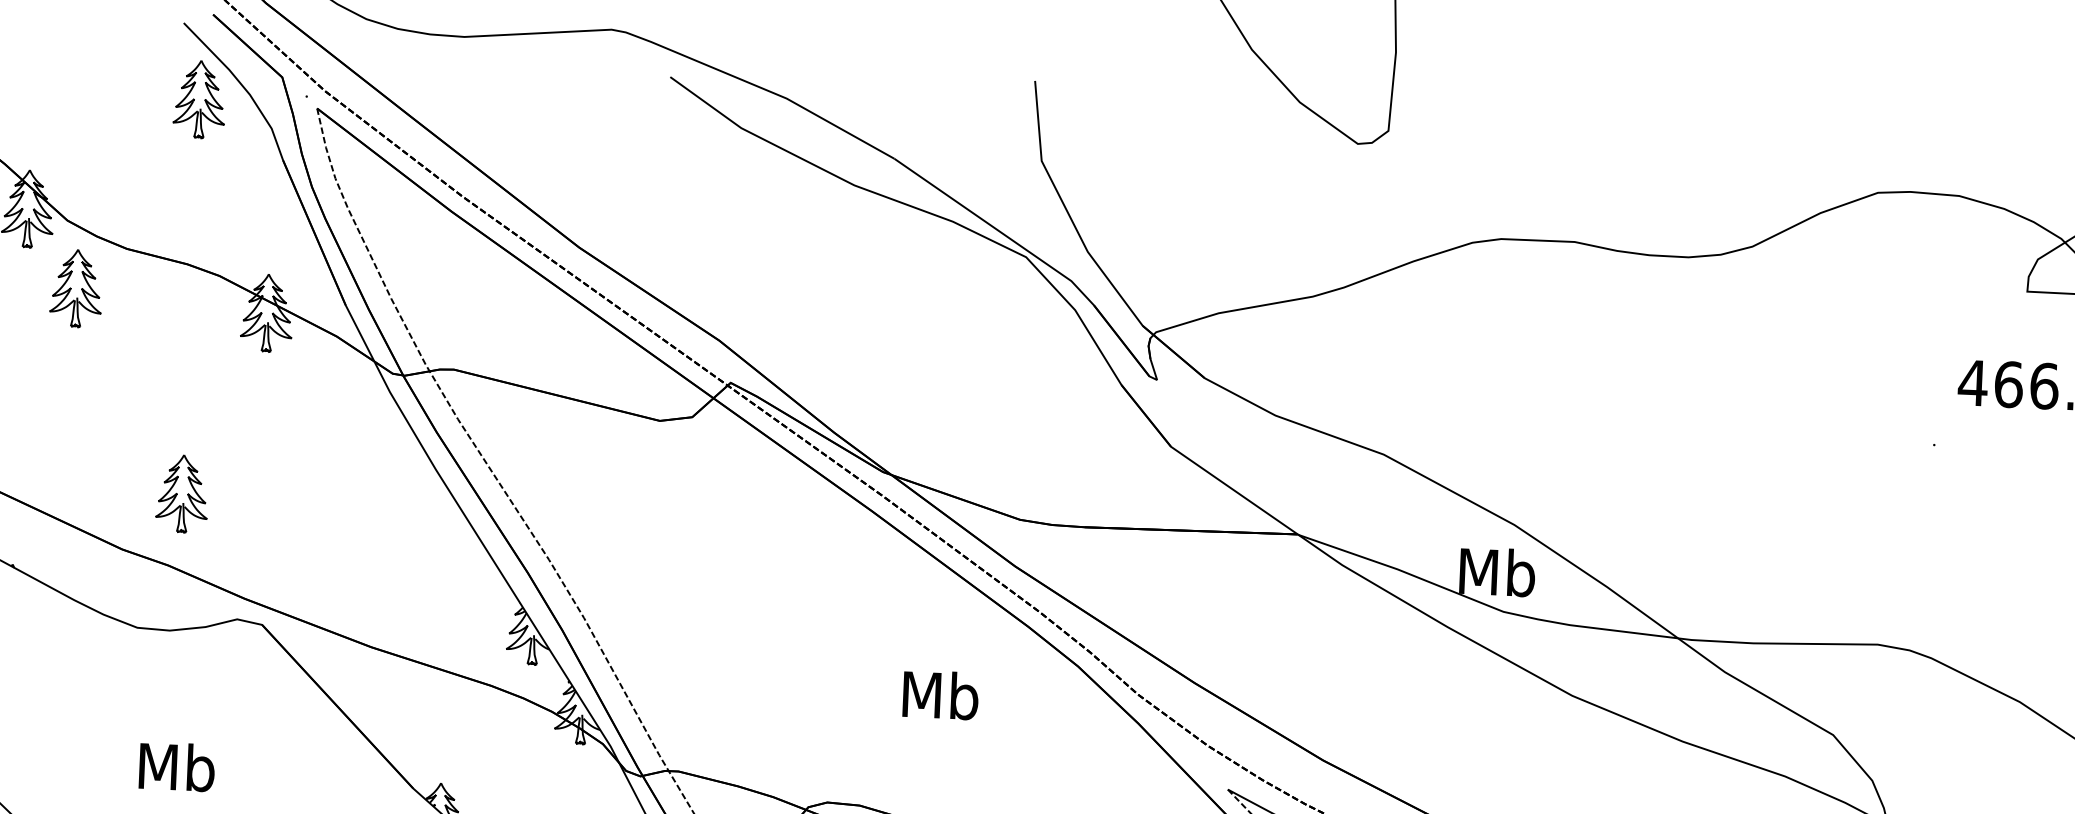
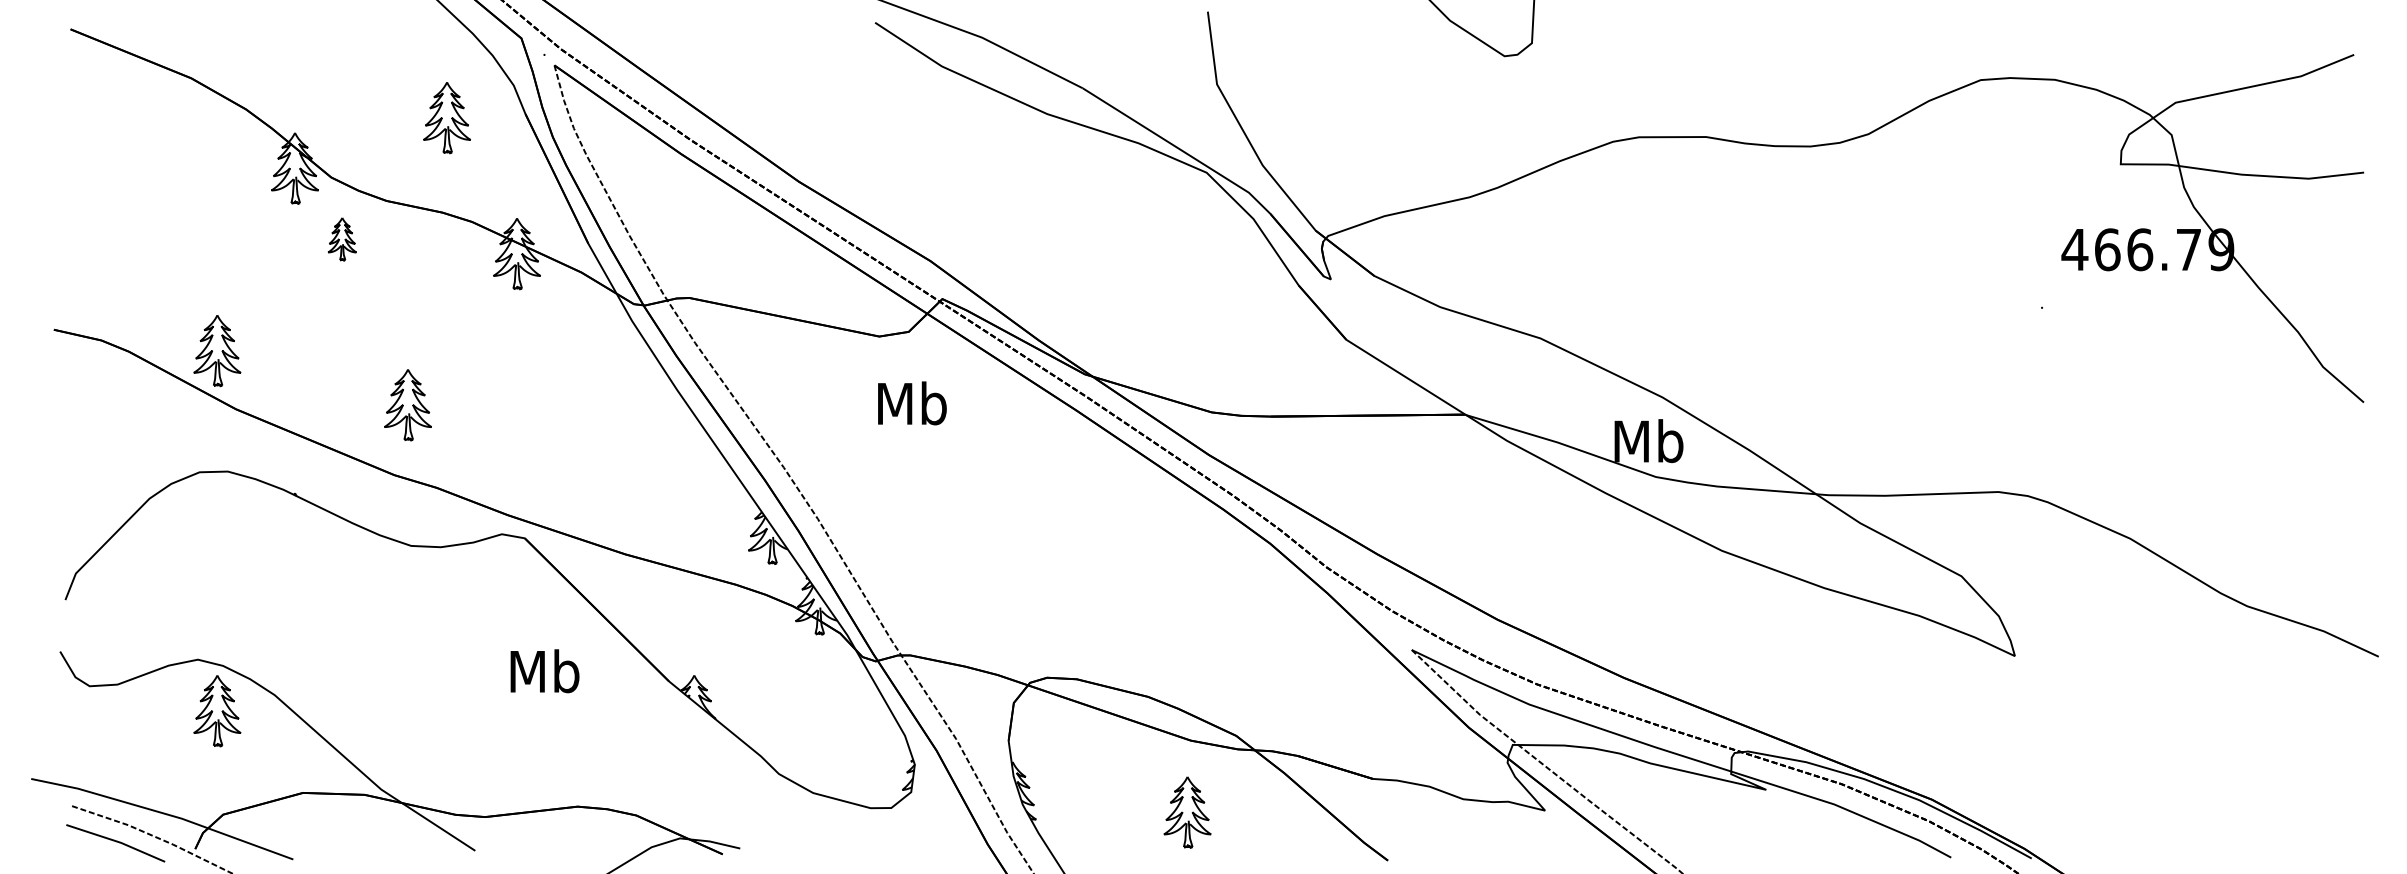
part: (199, 100) -> (446, 118), moved
part: (76, 288) -> (342, 239), size x0.6
part: (181, 494) -> (407, 405), moved
text: (940, 695) -> (912, 403), moved
text: (176, 767) -> (544, 671), moved

